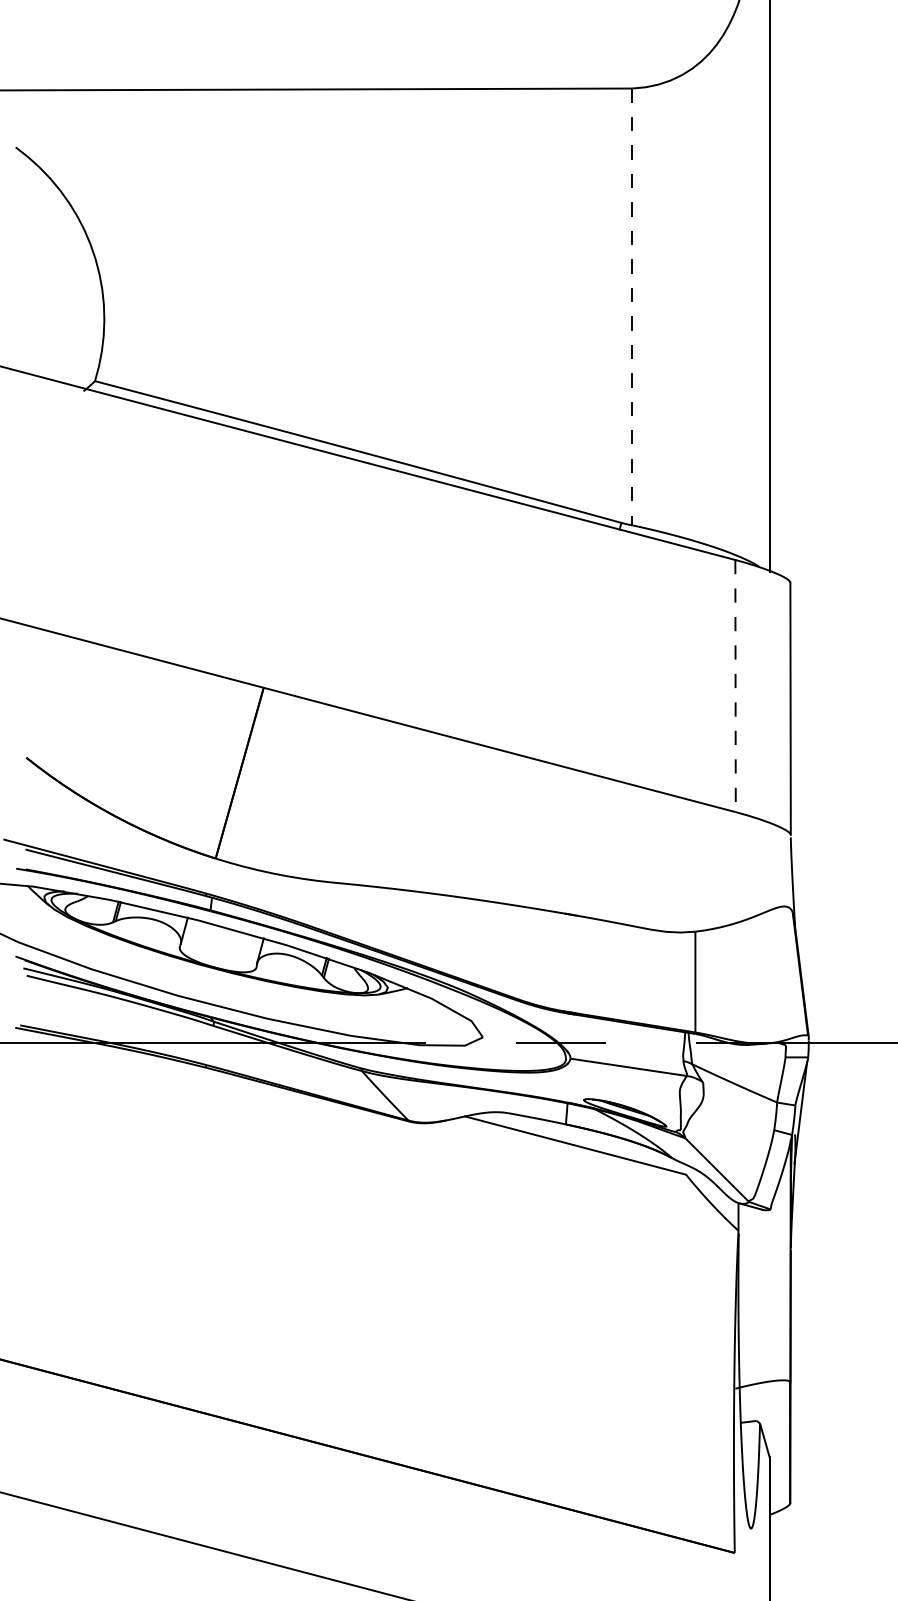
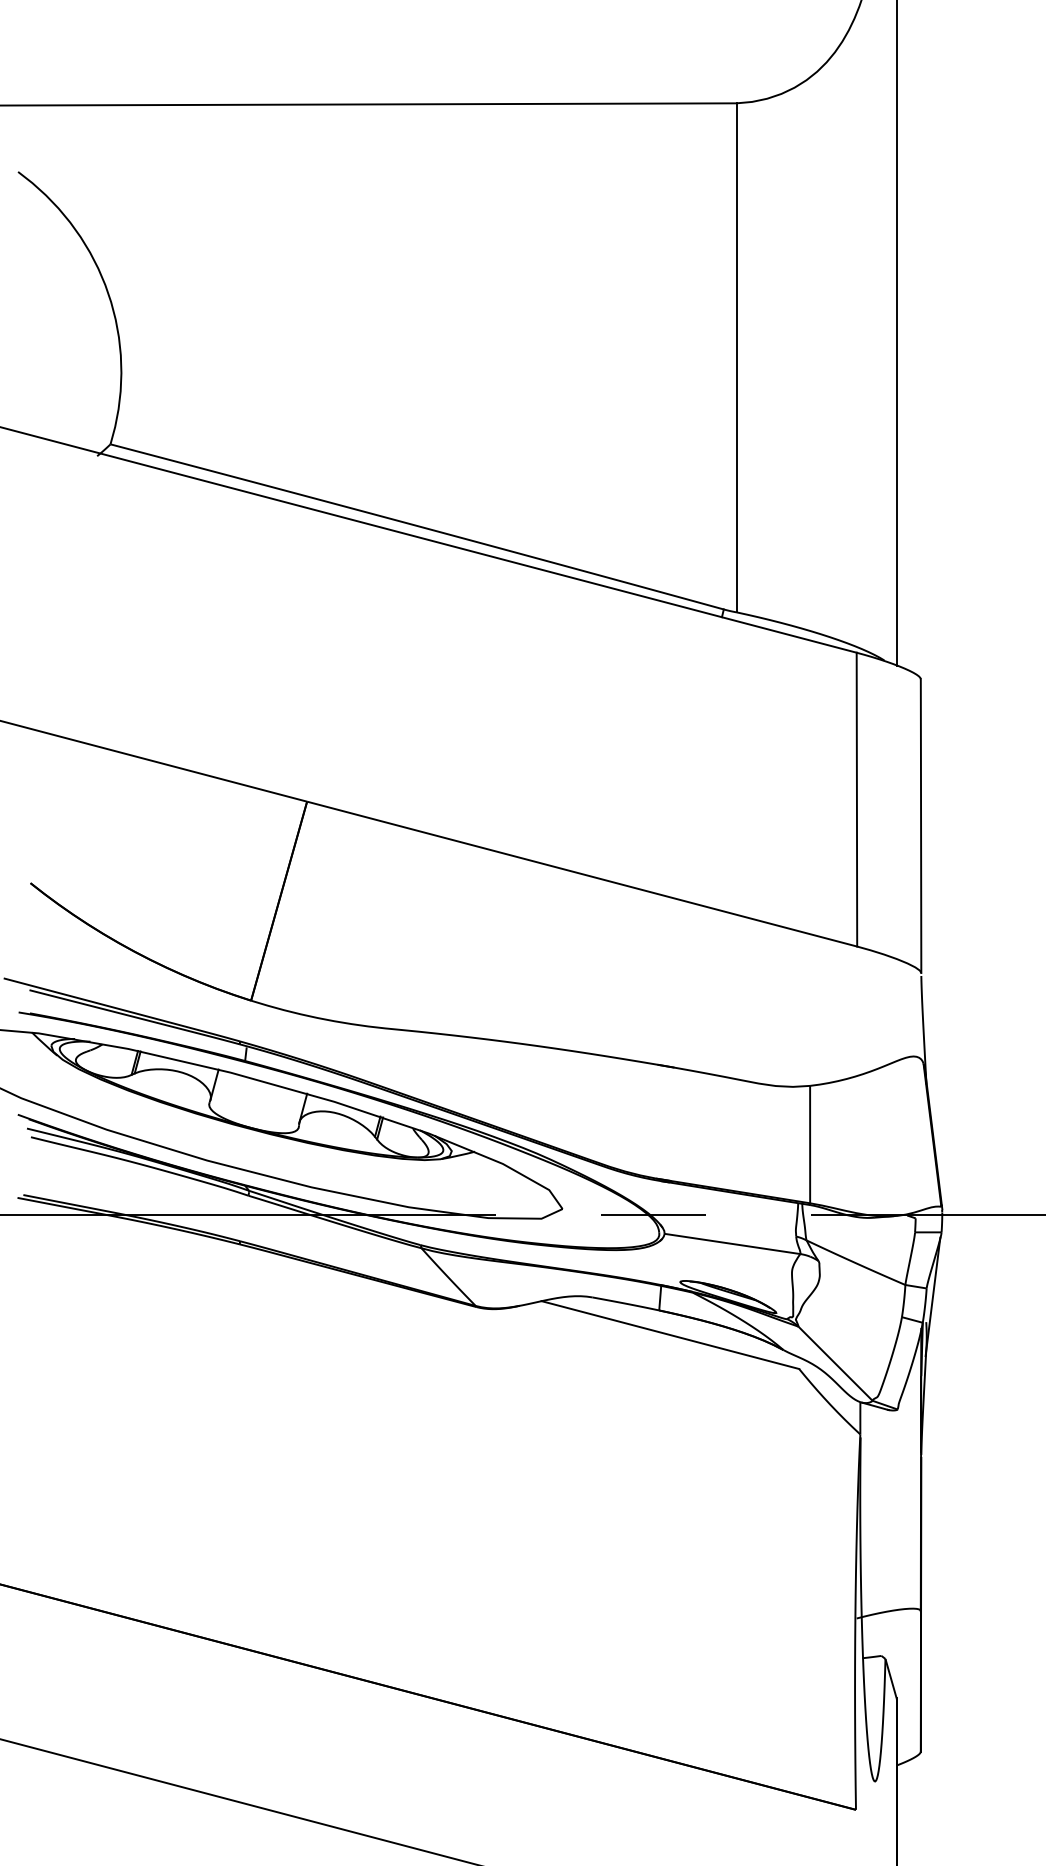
line: (632, 307) -> (736, 358), dashed -> solid
line: (735, 686) -> (856, 800), dashed -> solid

